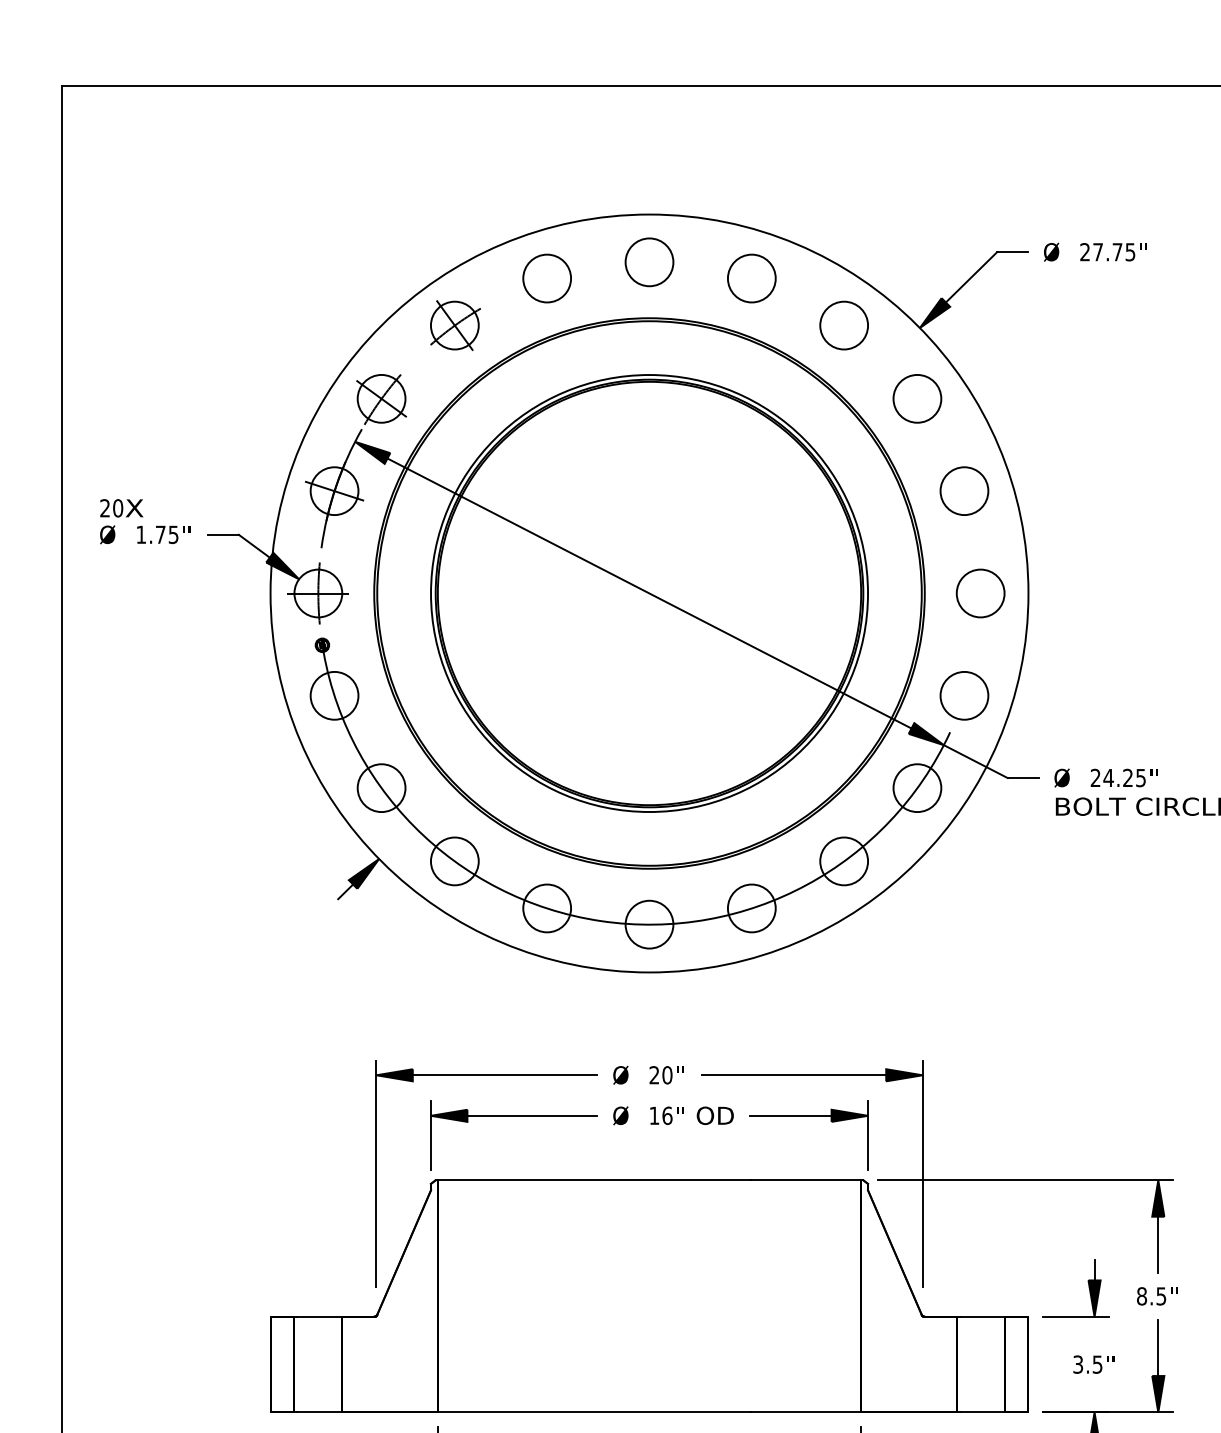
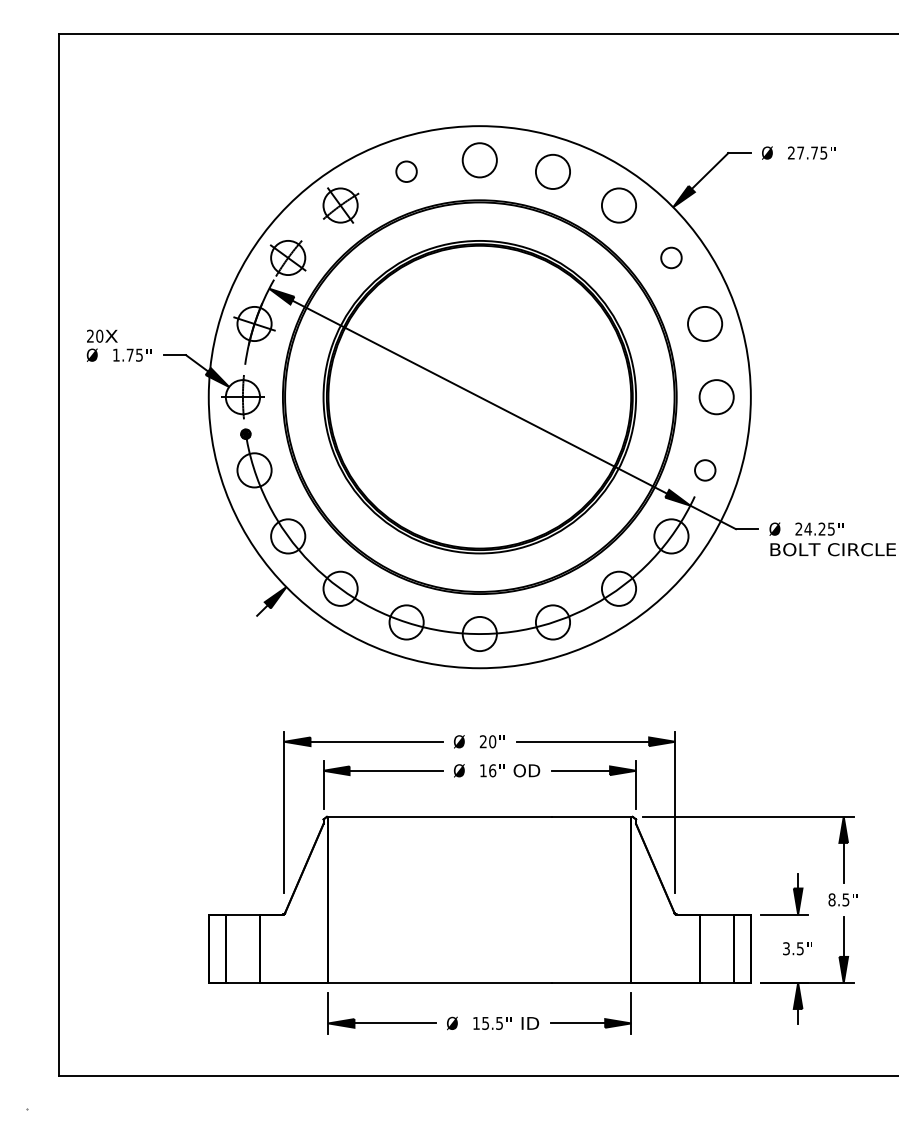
circle: (546, 277) -> (406, 171), size x0.6
circle: (917, 398) -> (671, 257), size x0.6
circle: (965, 696) -> (705, 470), size x0.6

